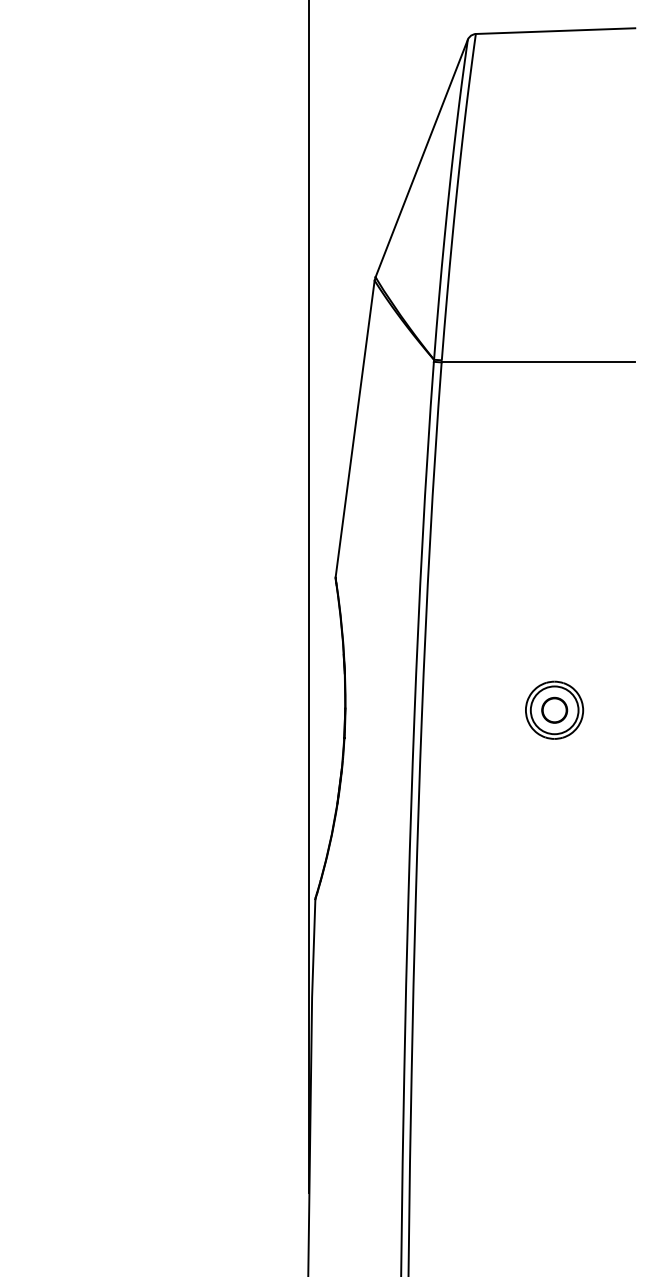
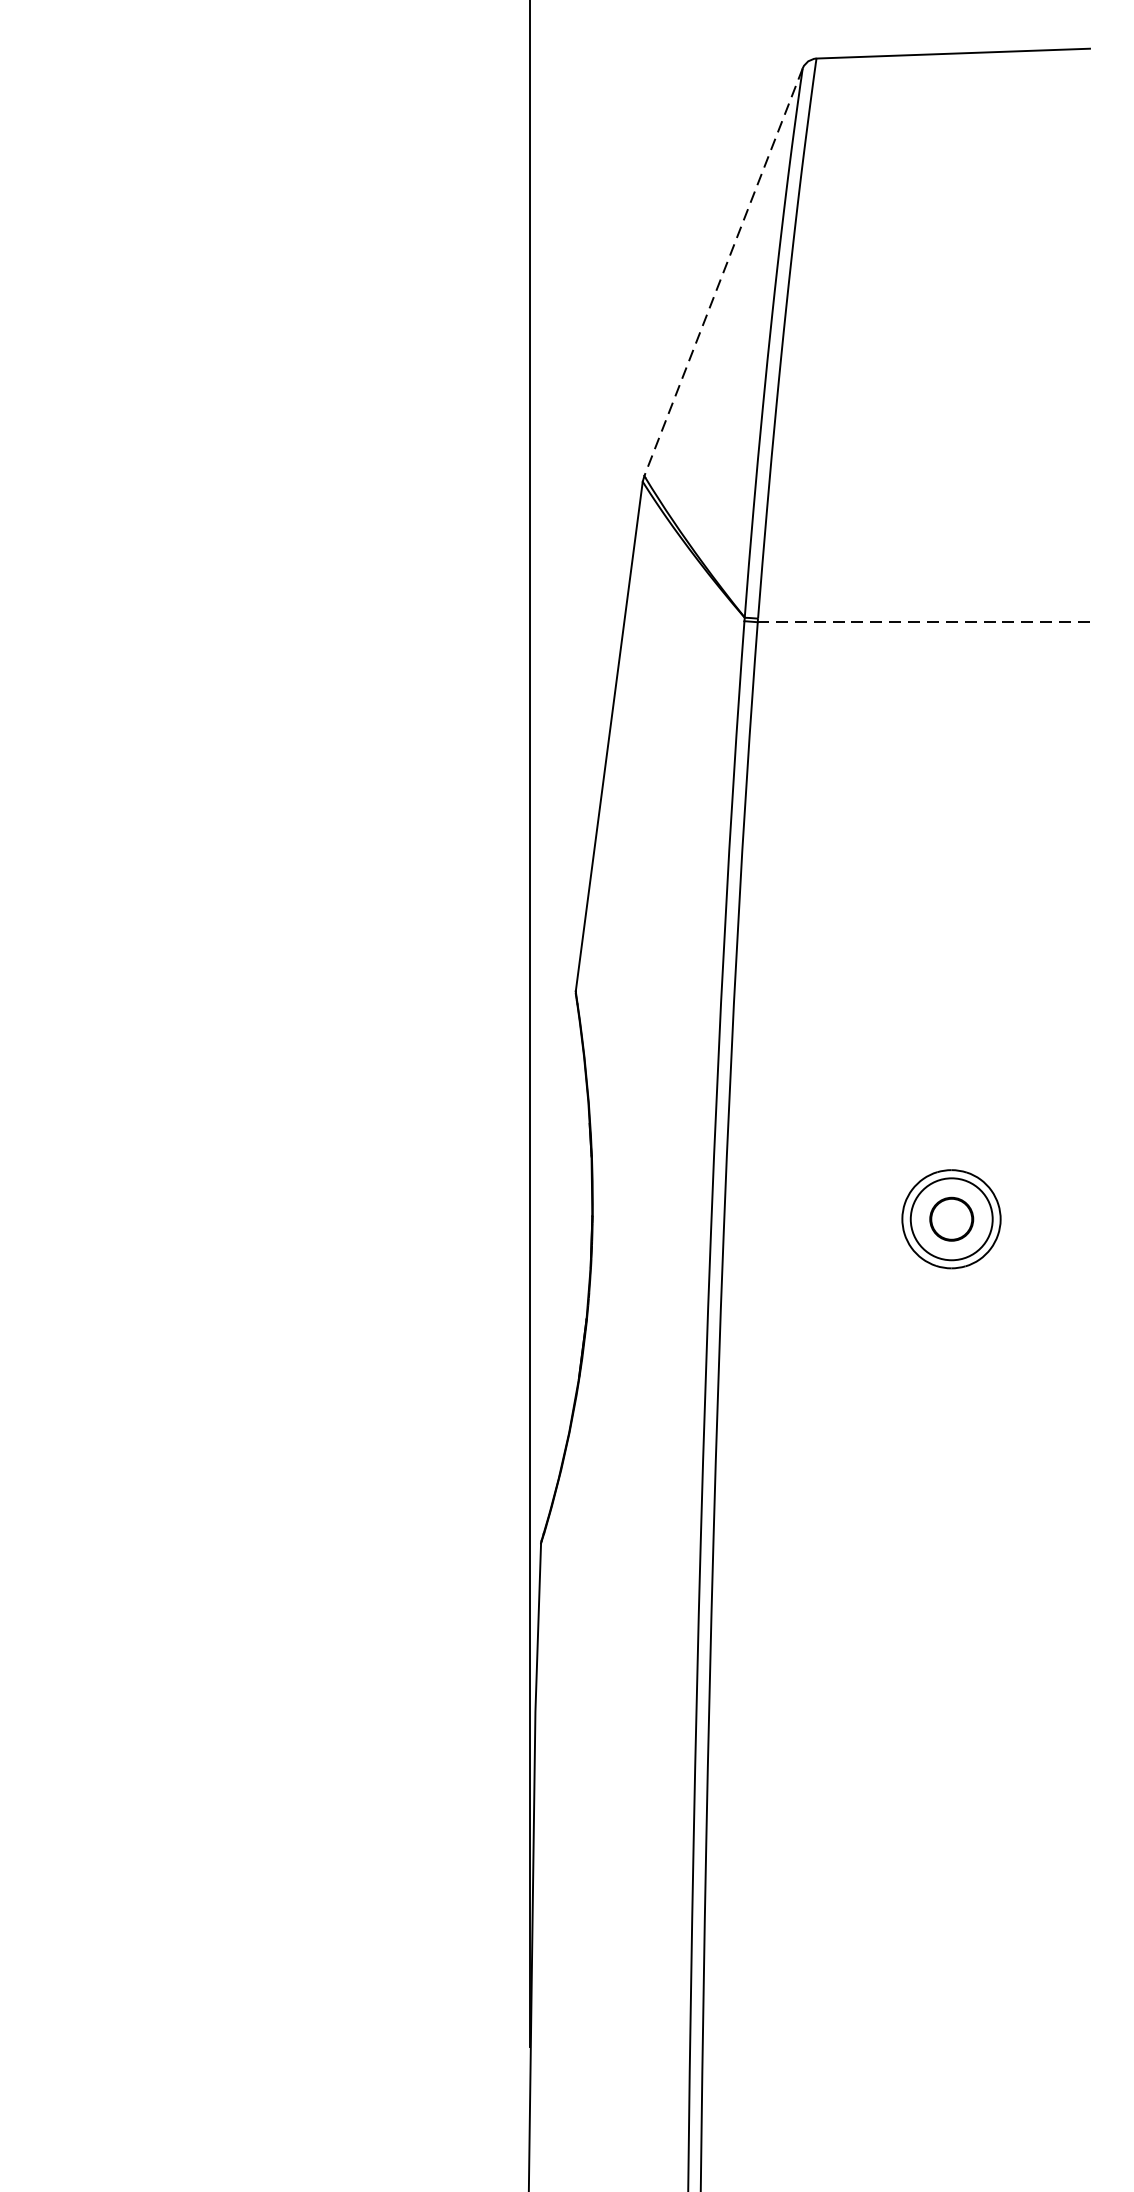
line: (421, 158) -> (723, 272), solid -> dashed
line: (538, 362) -> (923, 622), solid -> dashed

